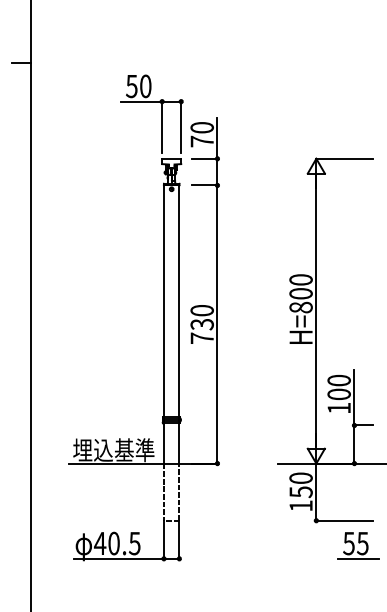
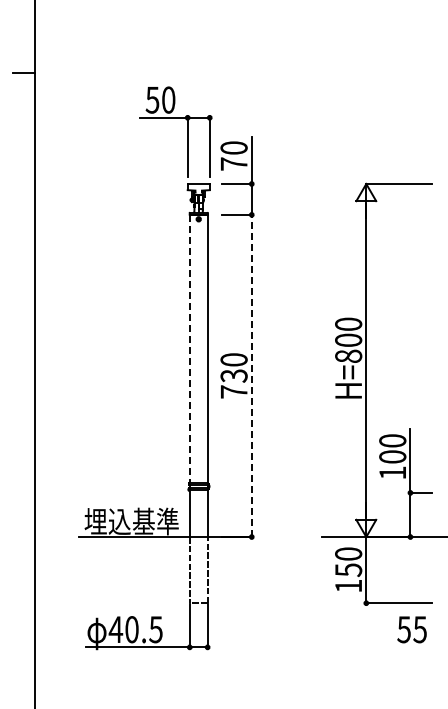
line: (163, 300) -> (189, 348), solid -> dashed
line: (217, 324) -> (251, 375), solid -> dashed
line: (358, 558) -> (415, 647), removed

